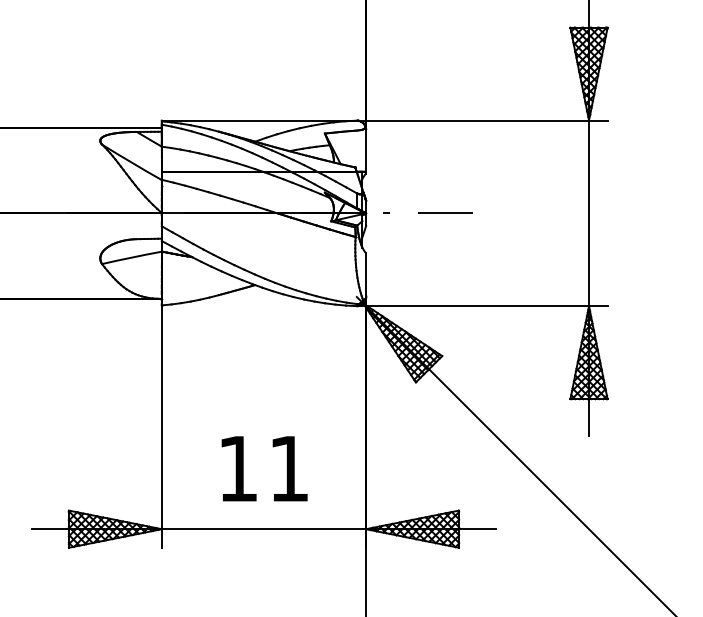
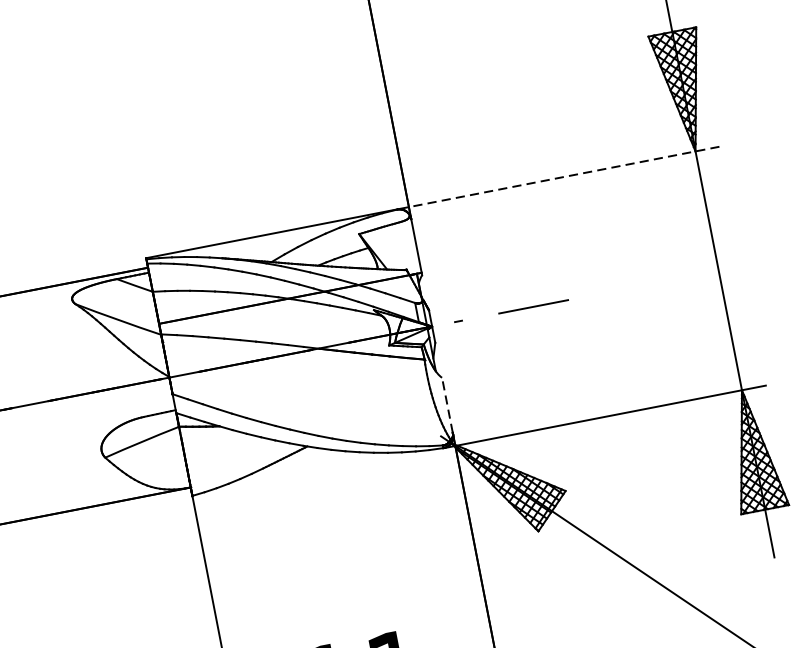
line: (481, 120) -> (557, 178), solid -> dashed
line: (366, 274) -> (447, 405), solid -> dashed

